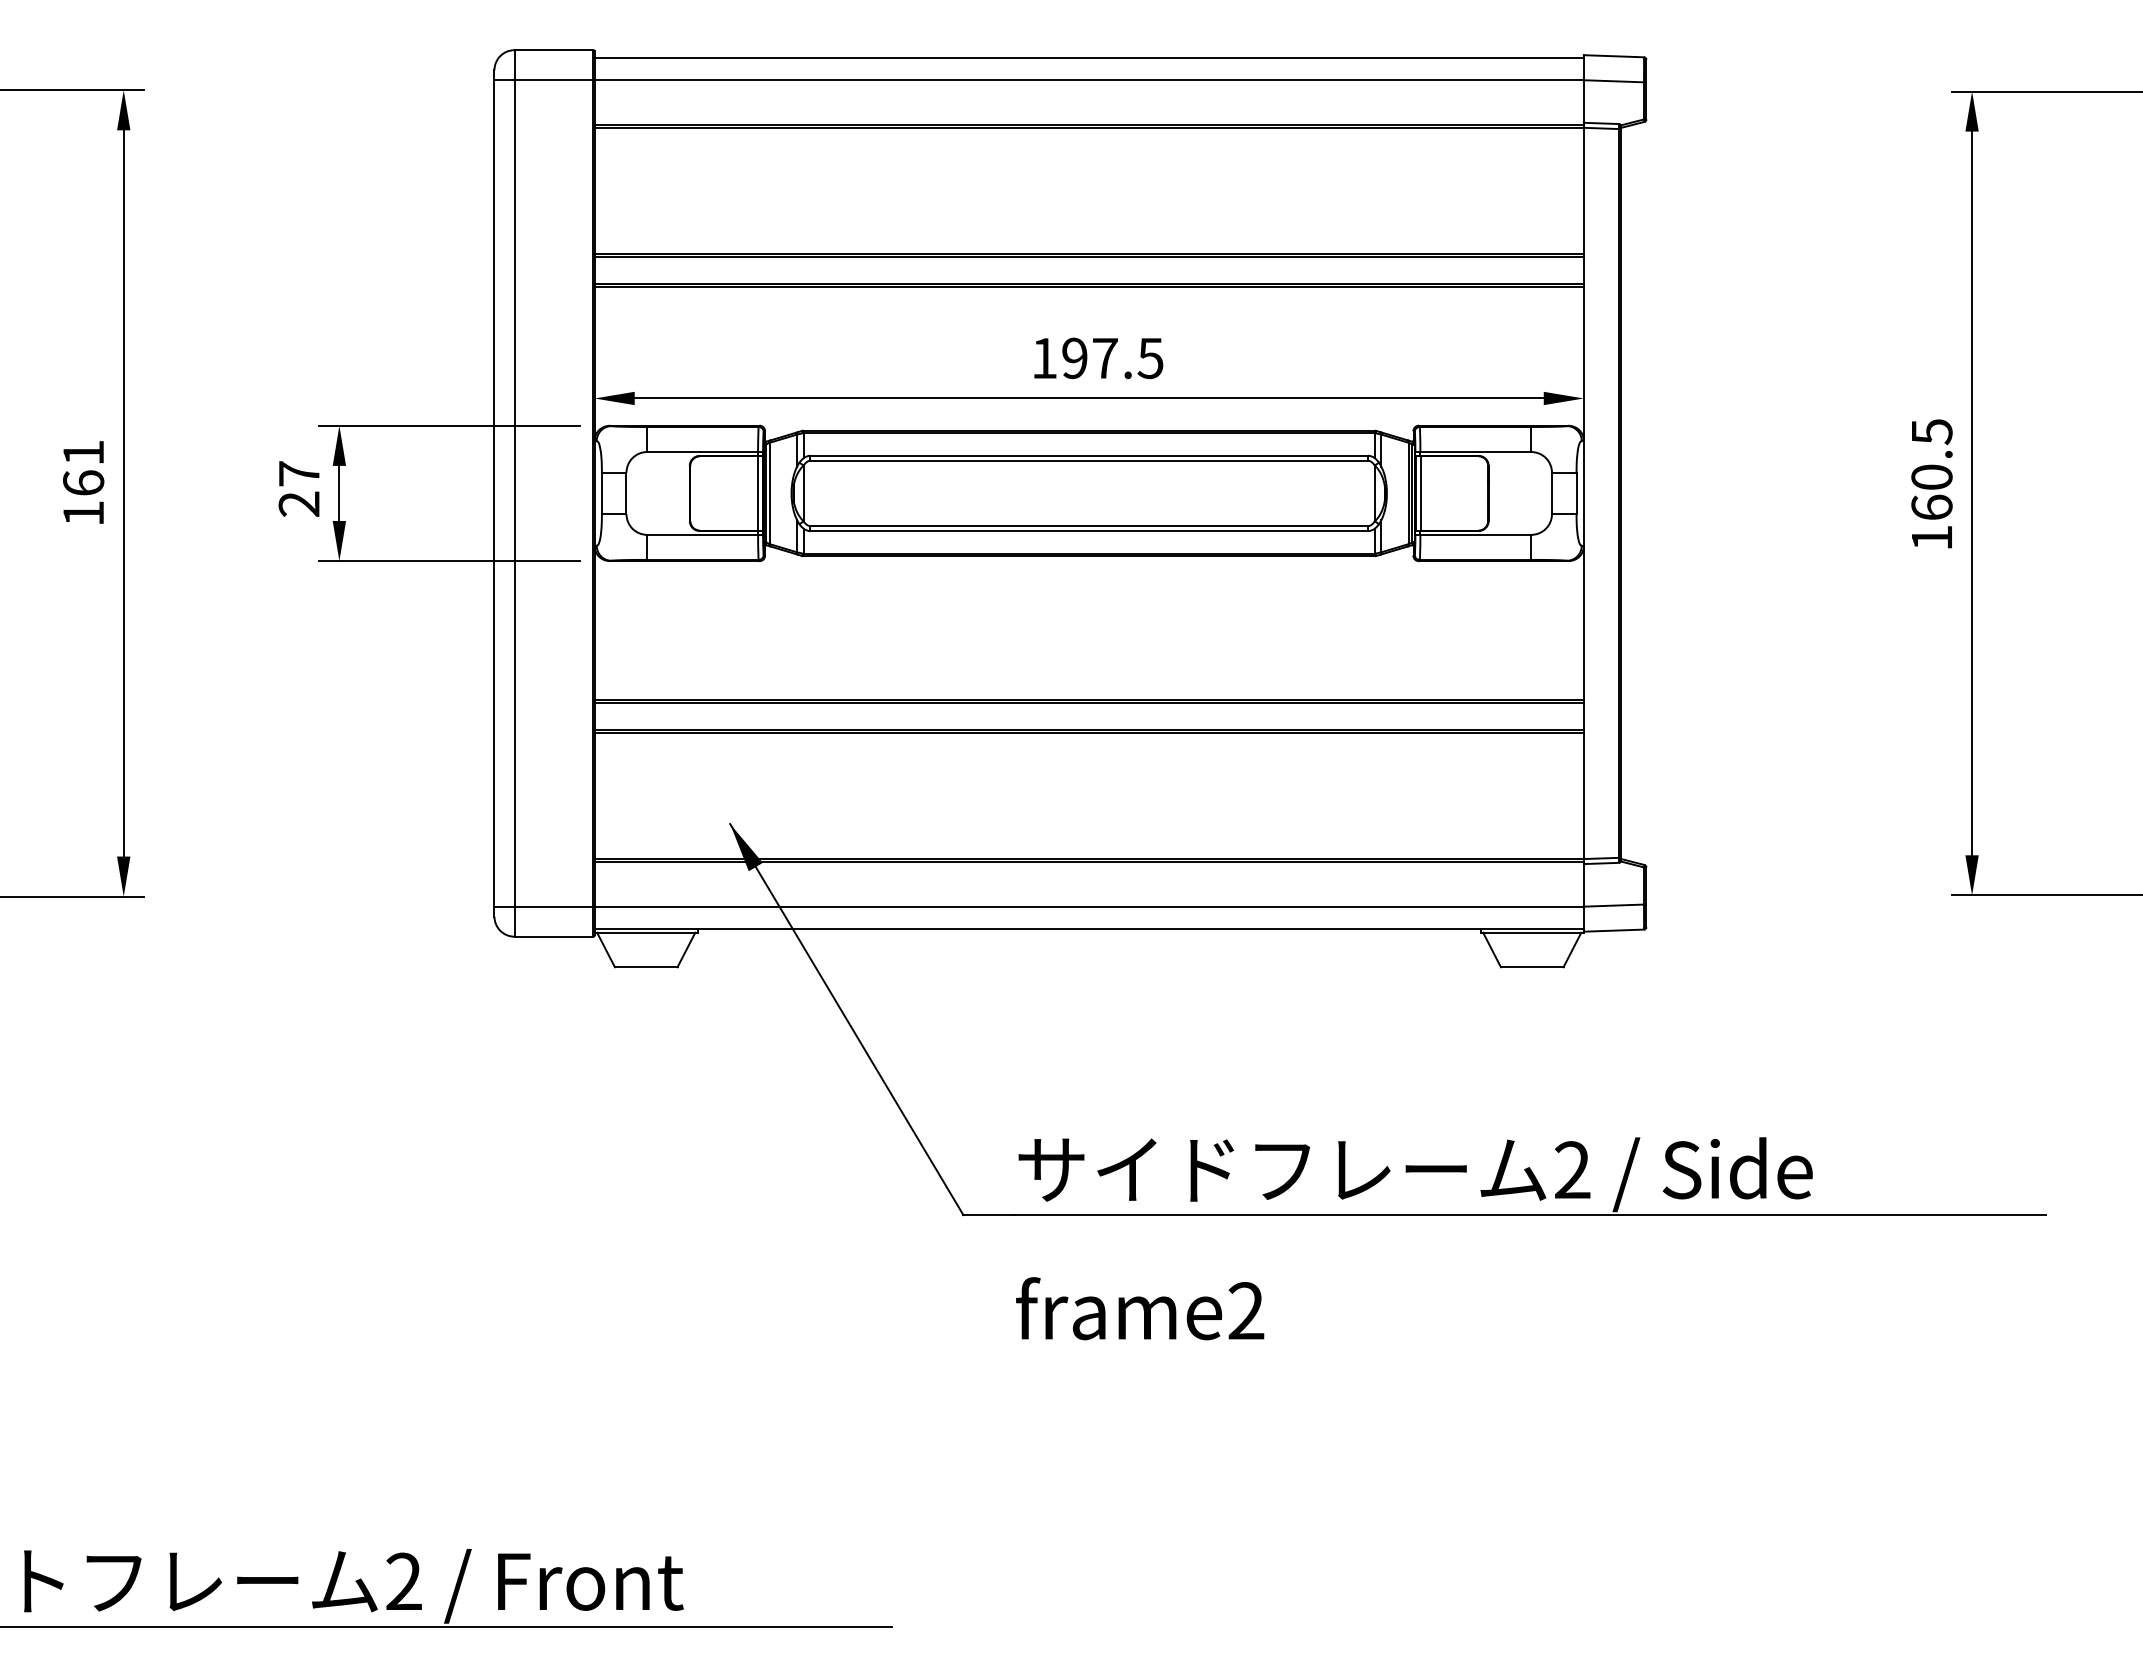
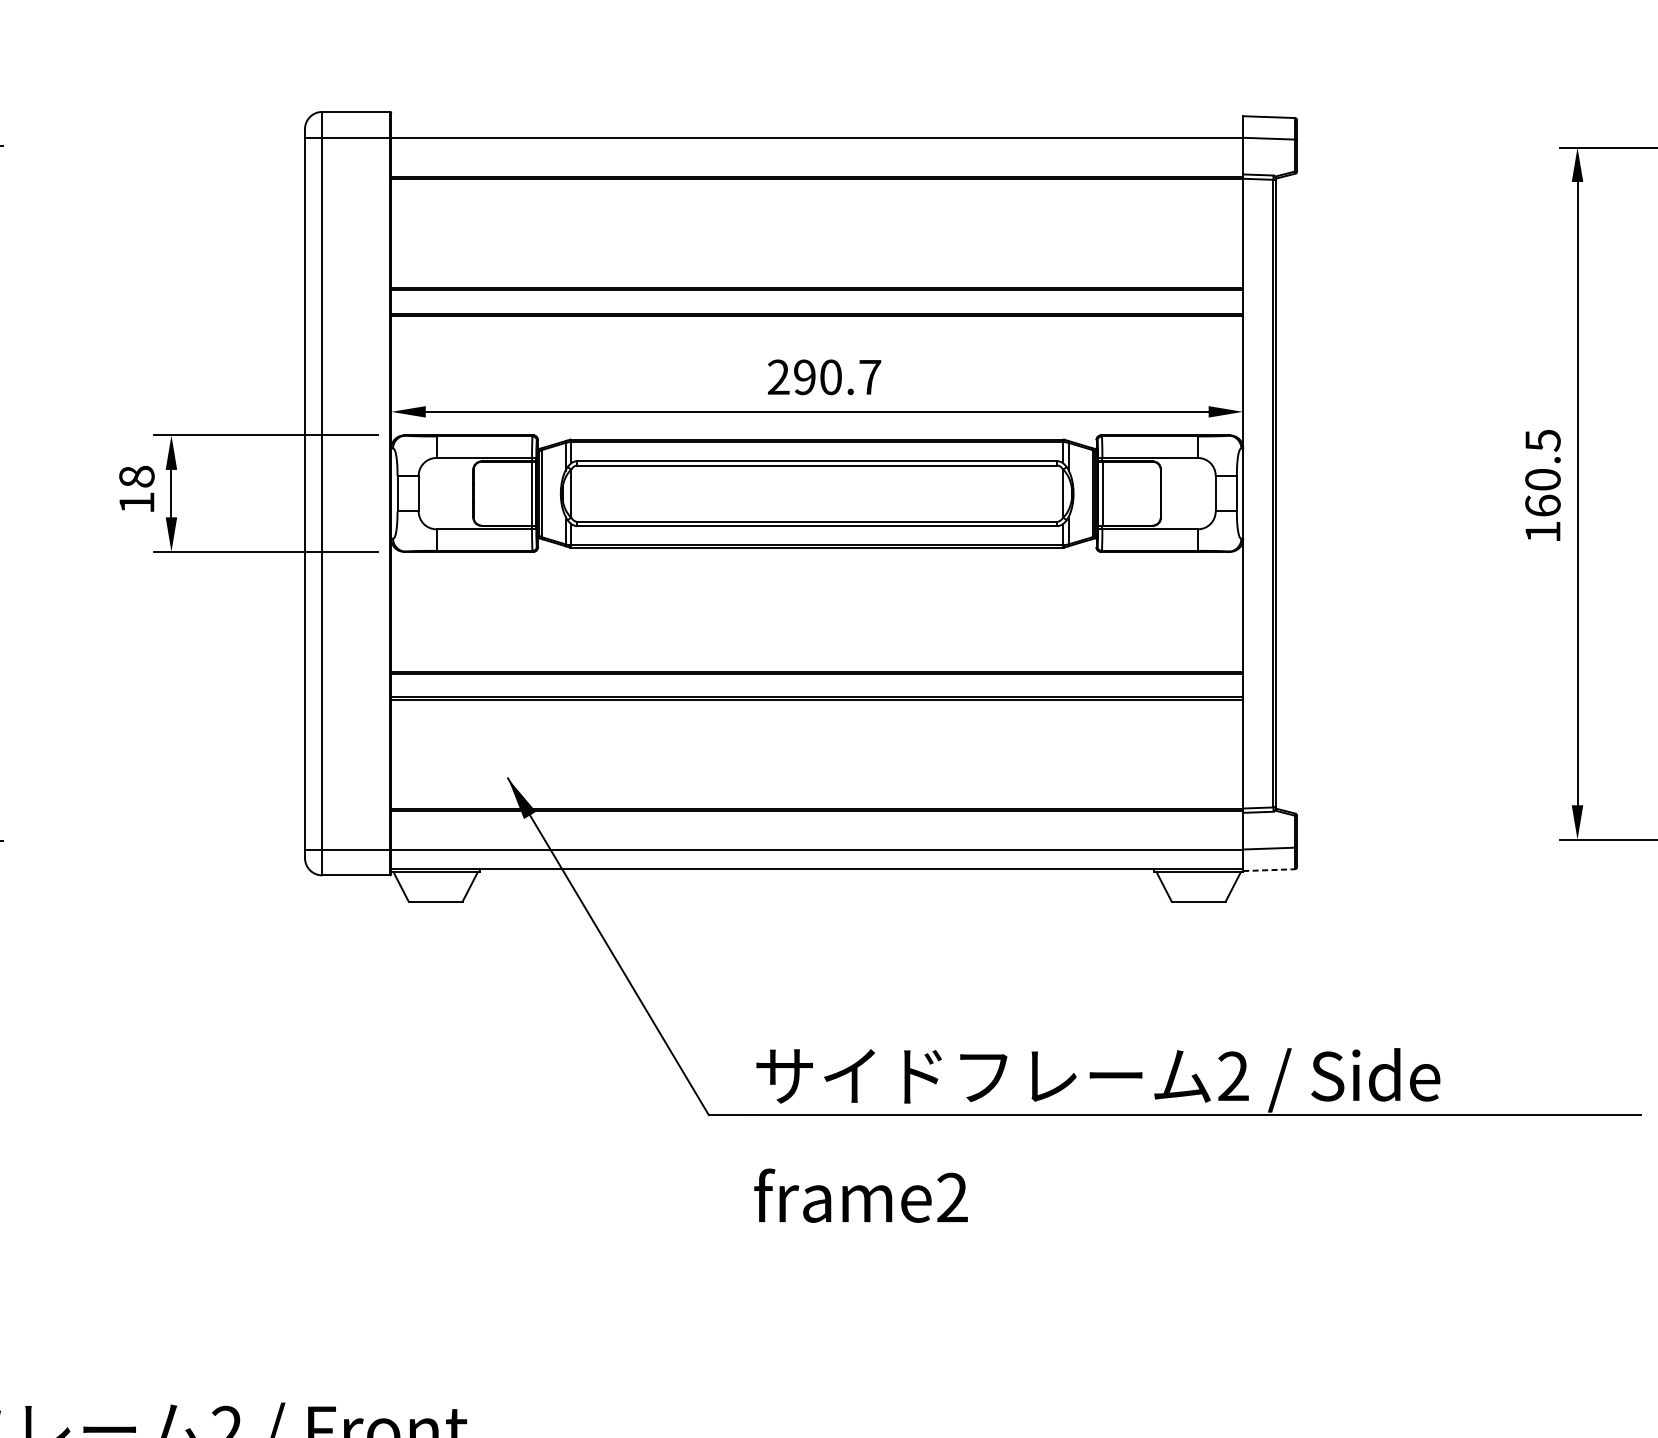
line: (1088, 57) -> (816, 118), removed
text: (1097, 358) -> (824, 377), 197.5 -> 290.7
text: (298, 488) -> (136, 489), 27 -> 18
line: (1614, 930) -> (1269, 870), solid -> dashed

